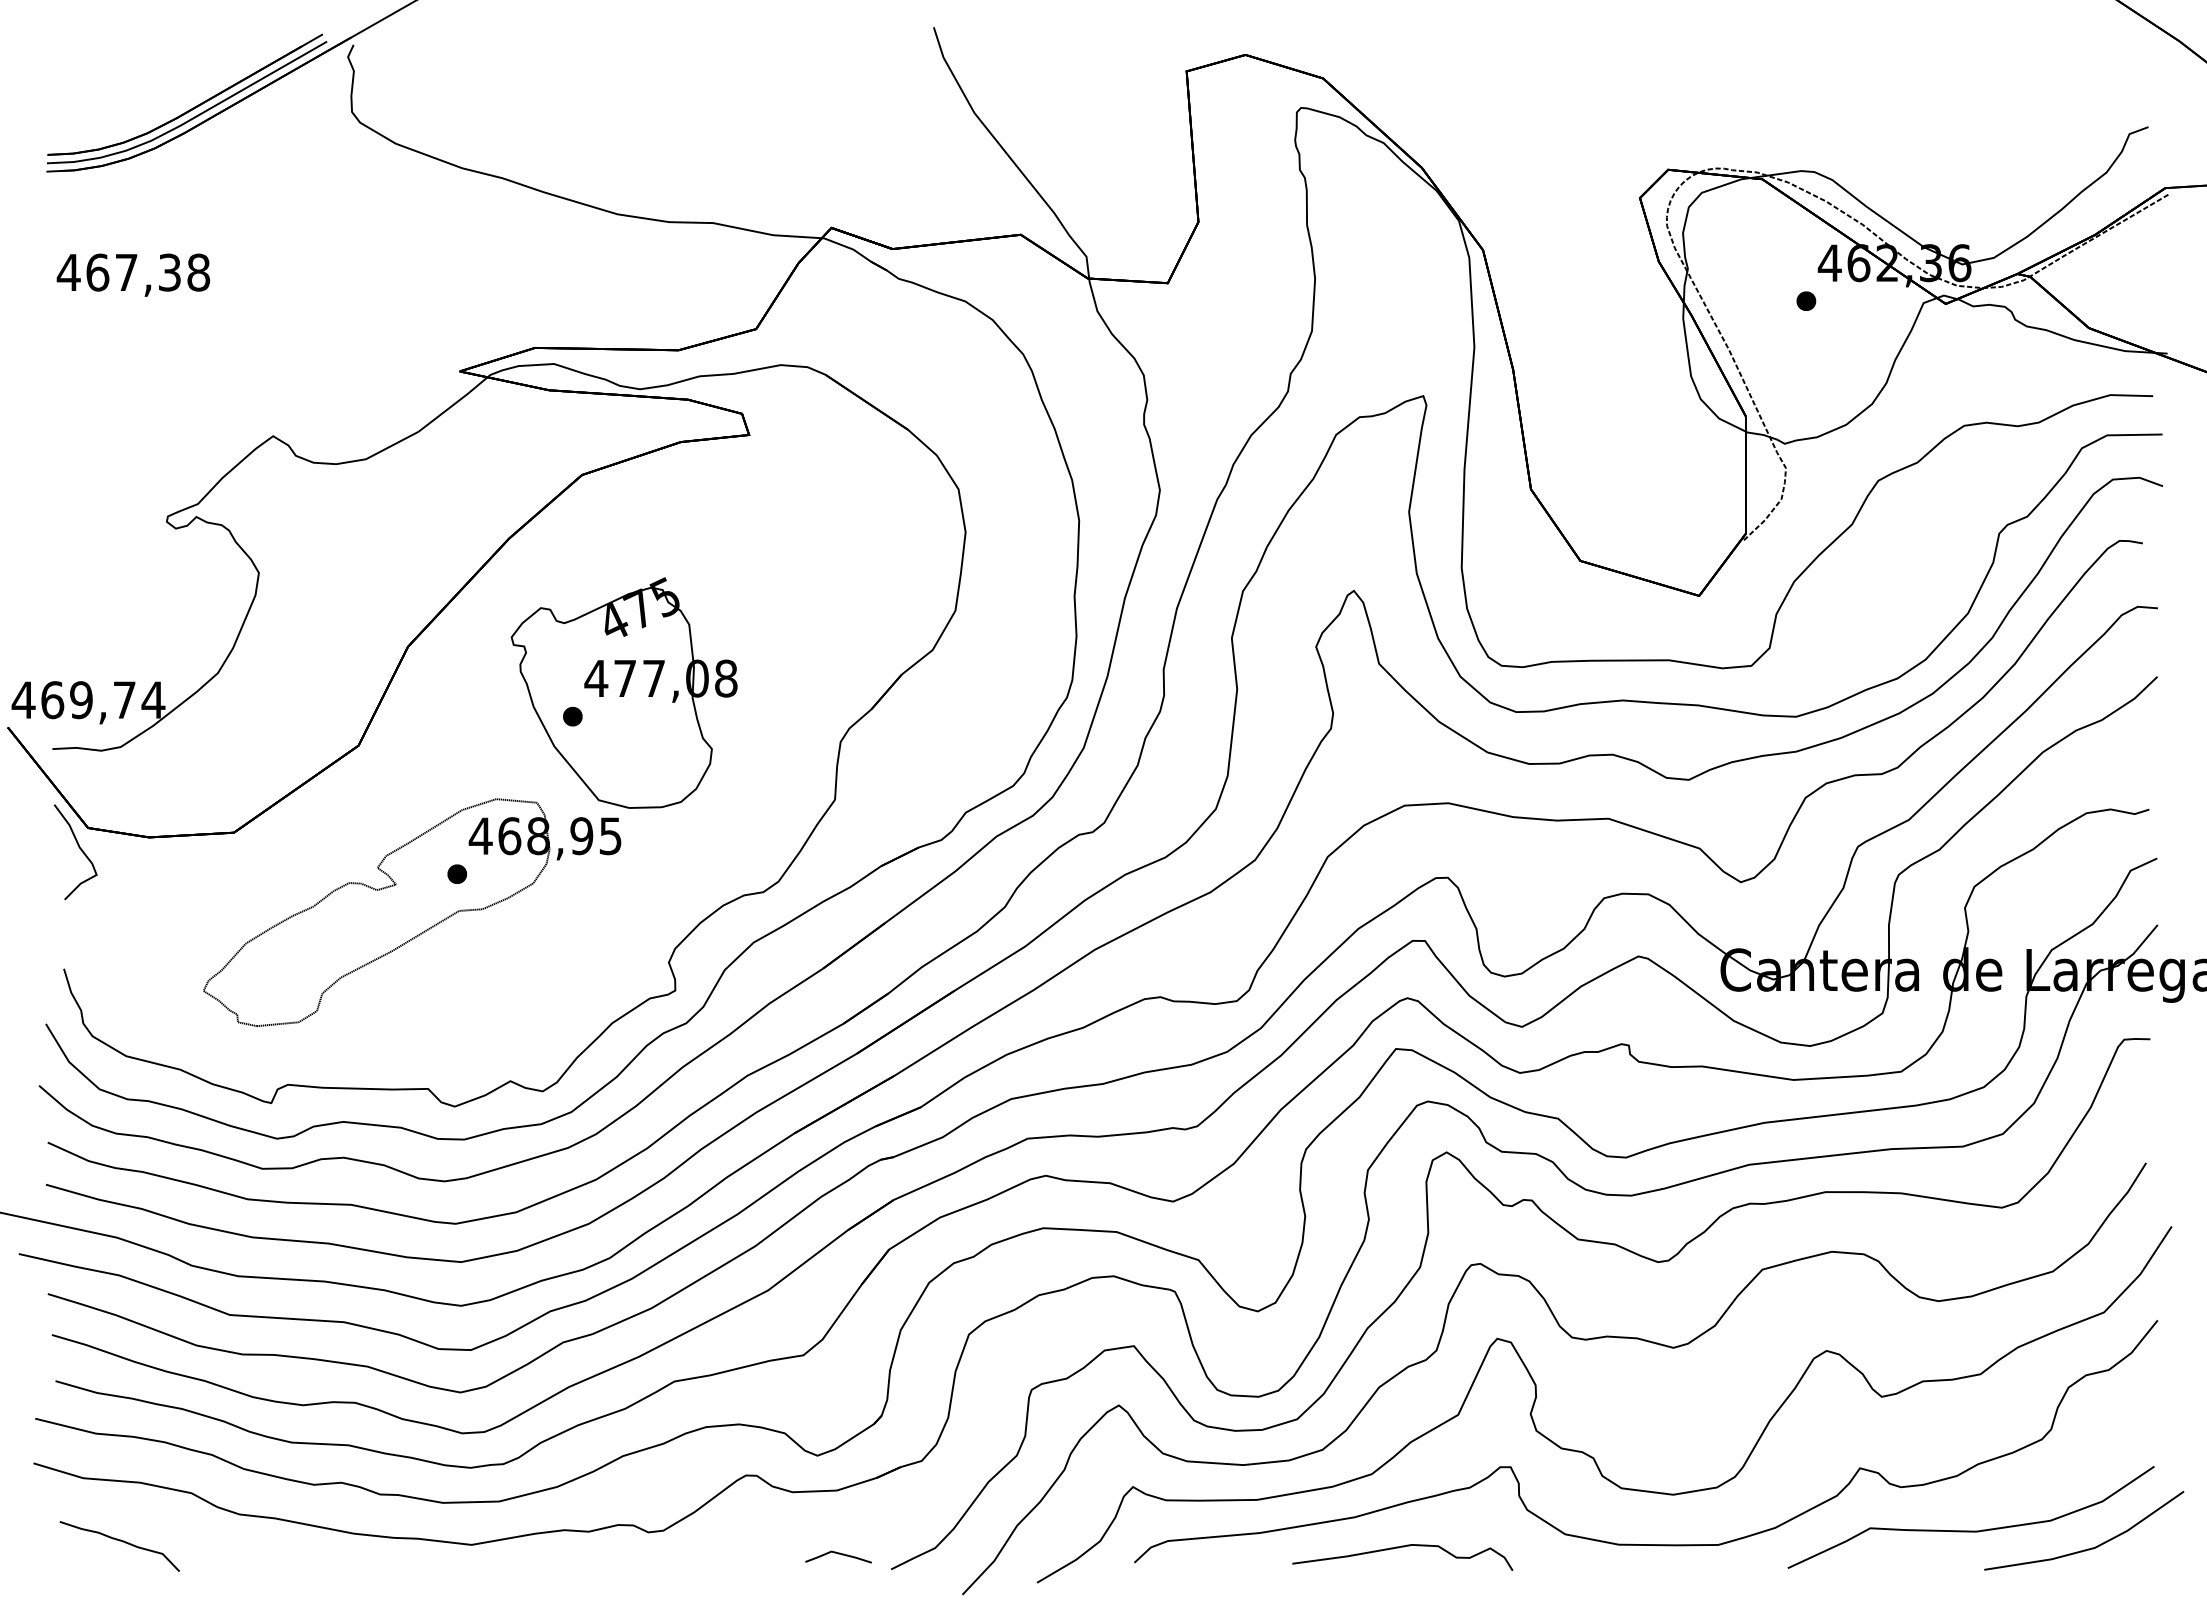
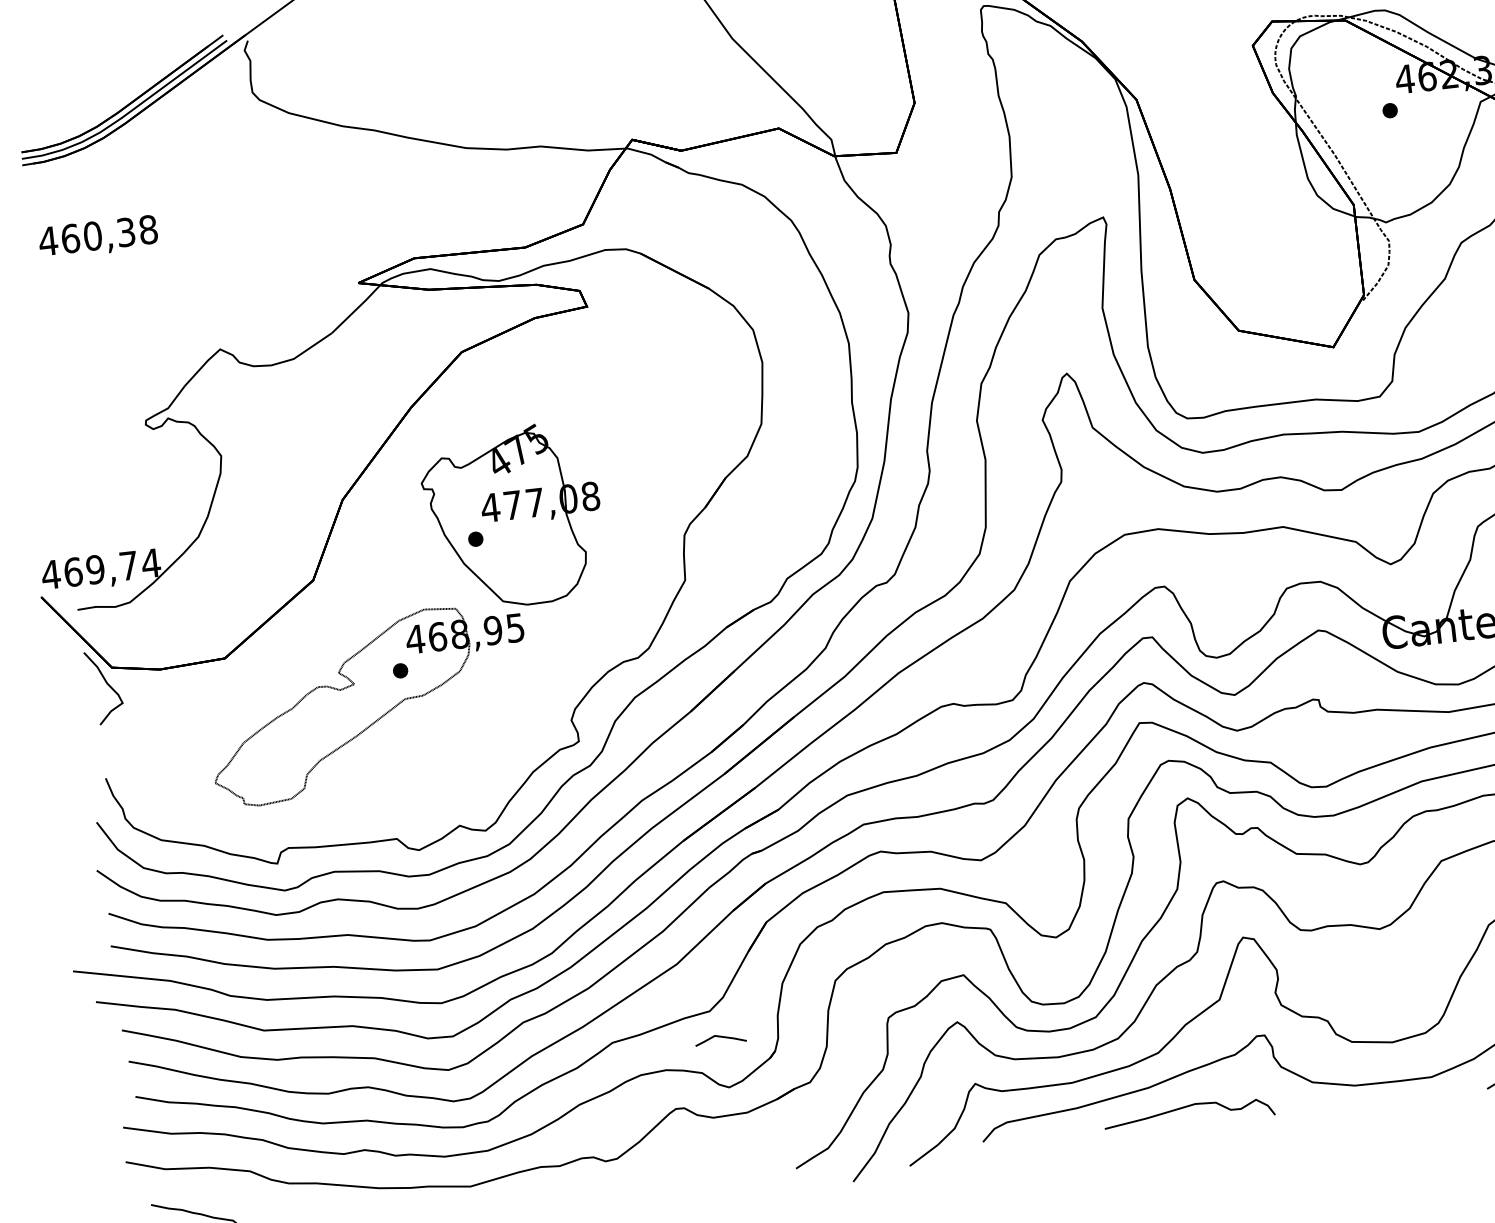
text: (126, 272) -> (92, 236), 467,38 -> 460,38
line: (838, 1554) -> (720, 1037), moved

